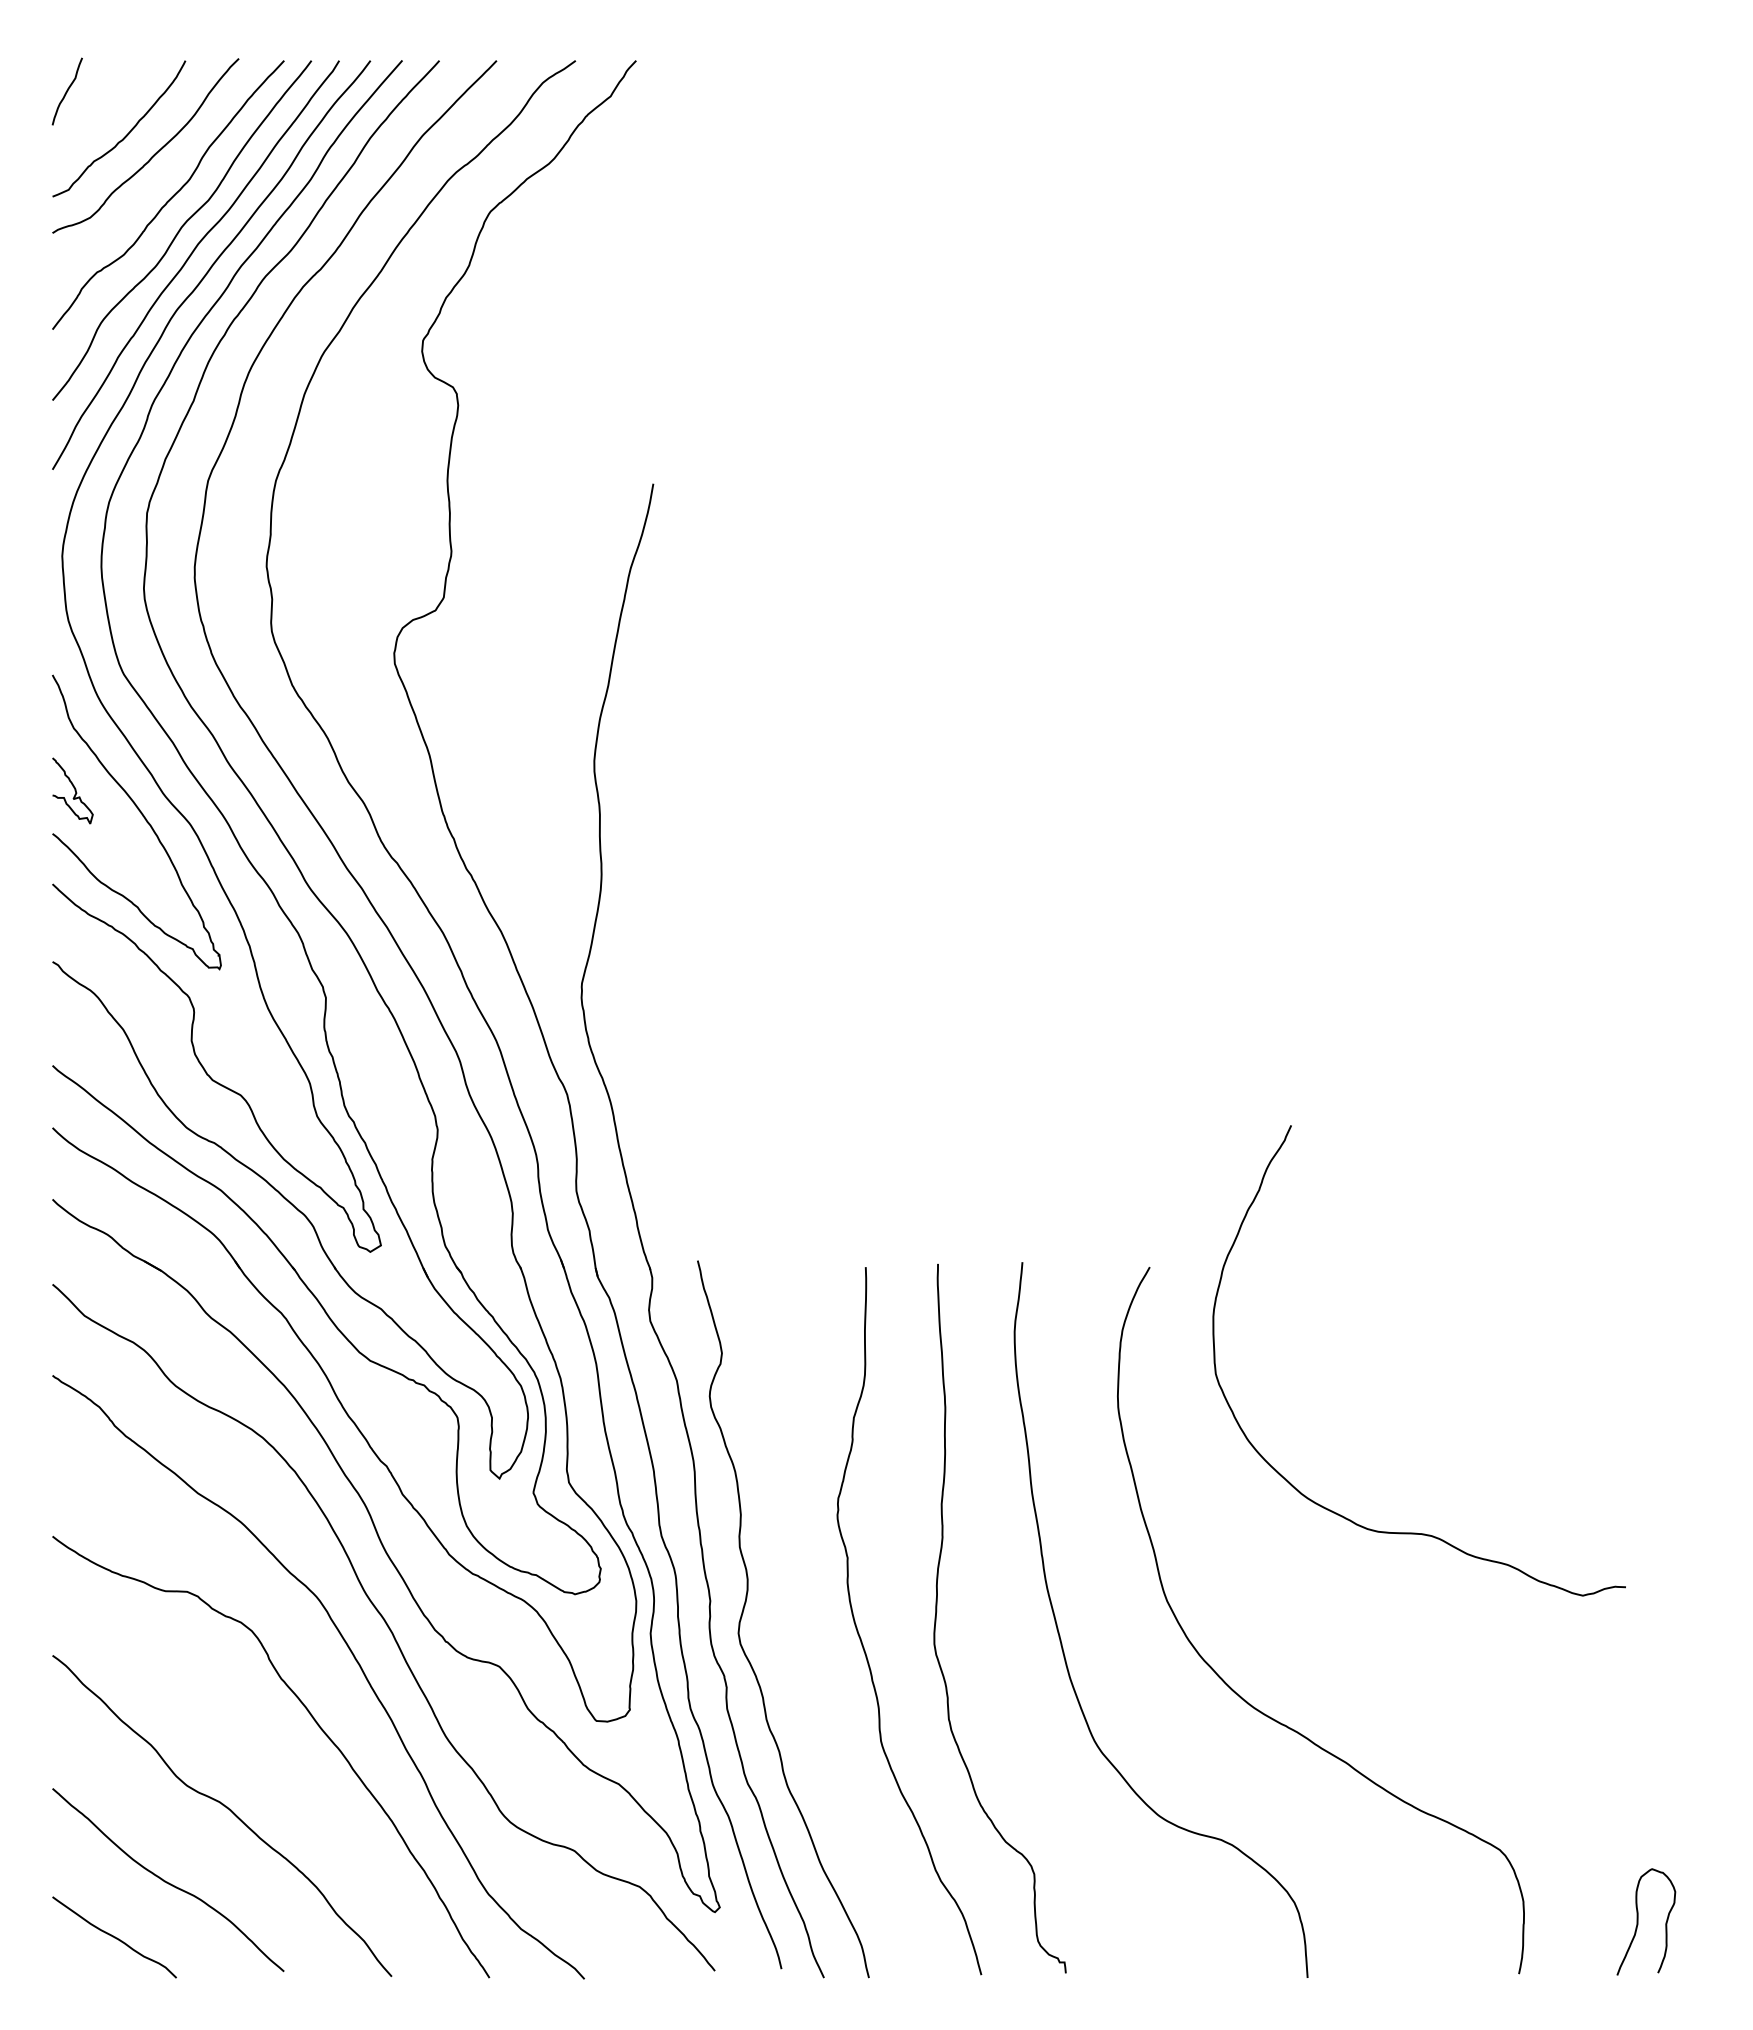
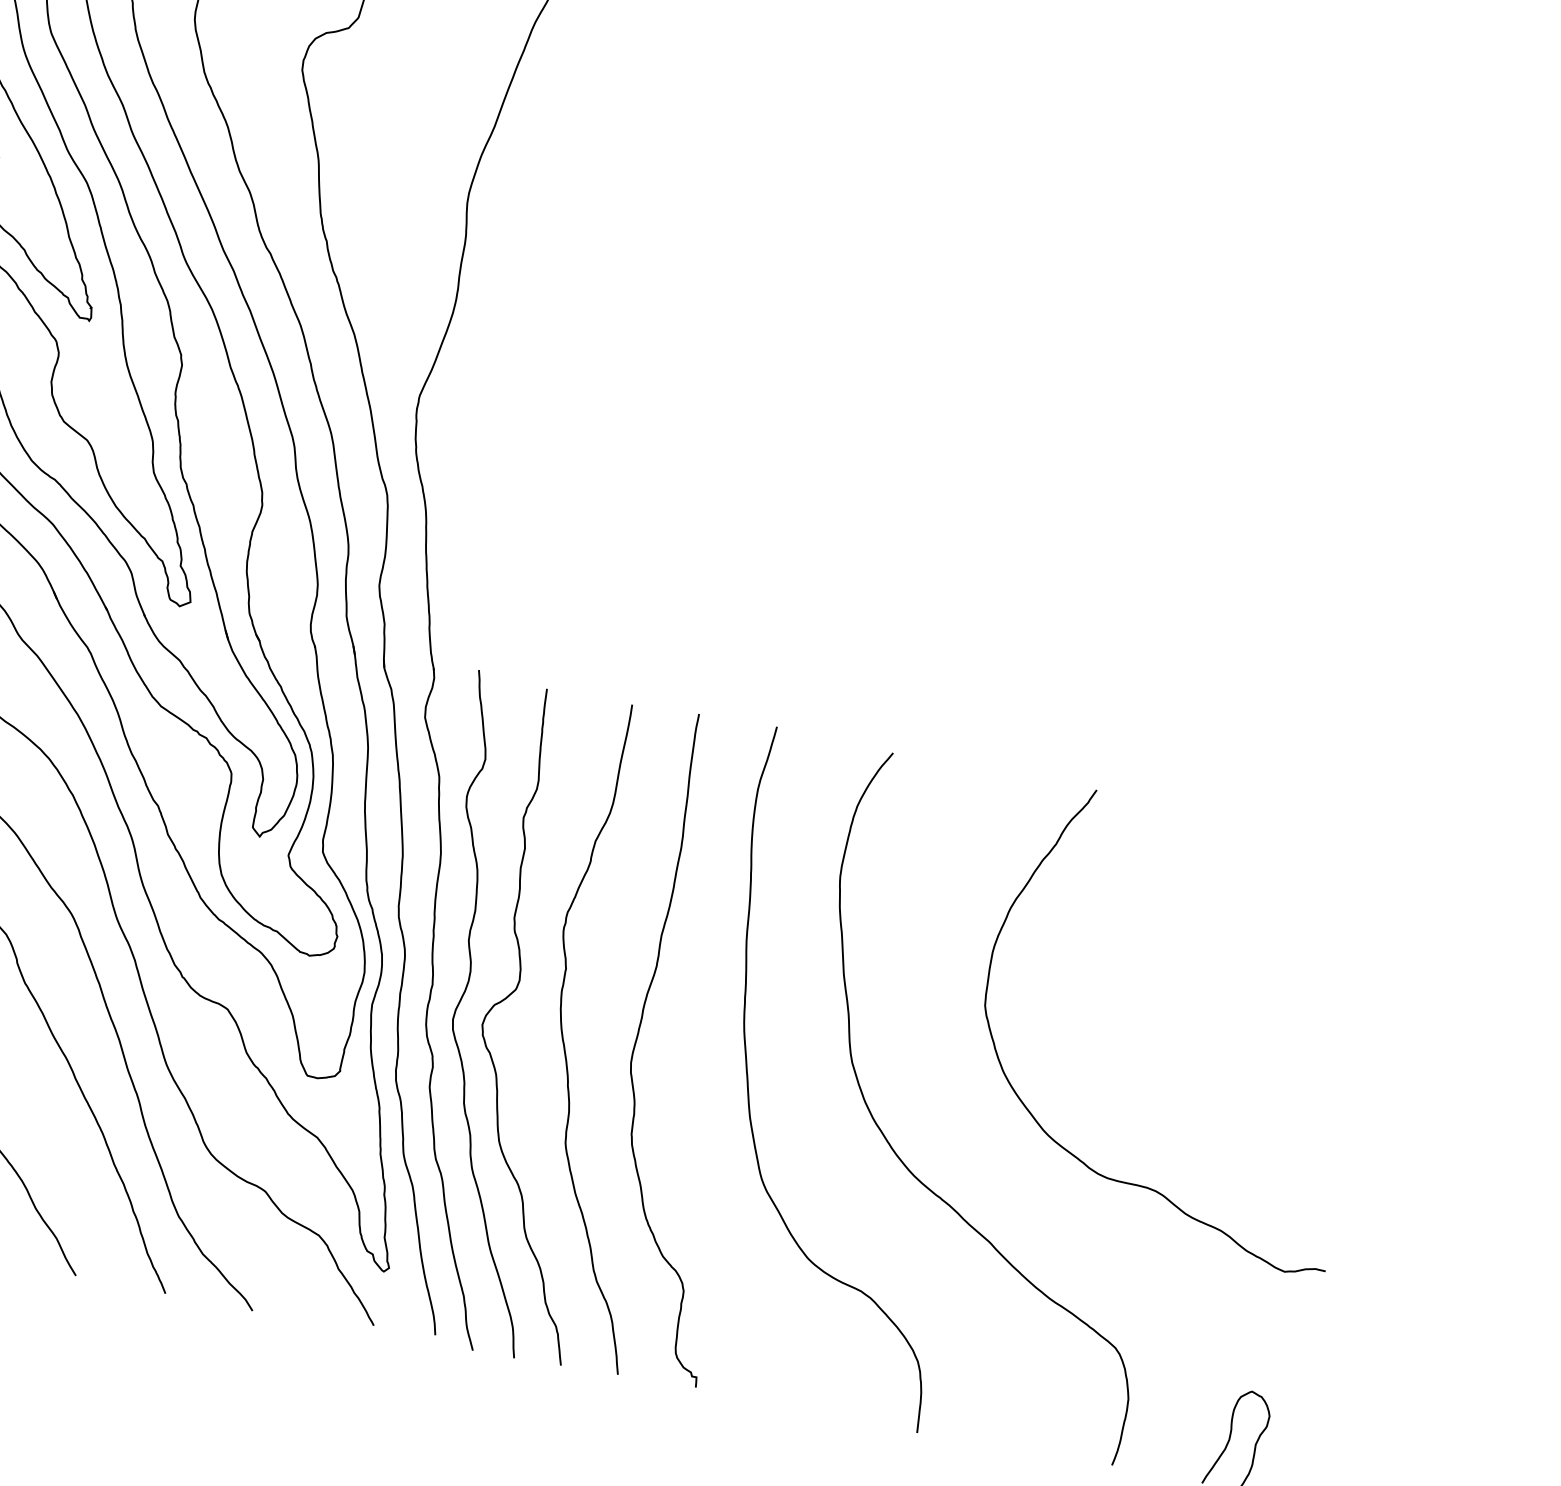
curve: (1416, 1532) -> (1142, 1185), moved
curve: (799, 1590) -> (516, 990), added

